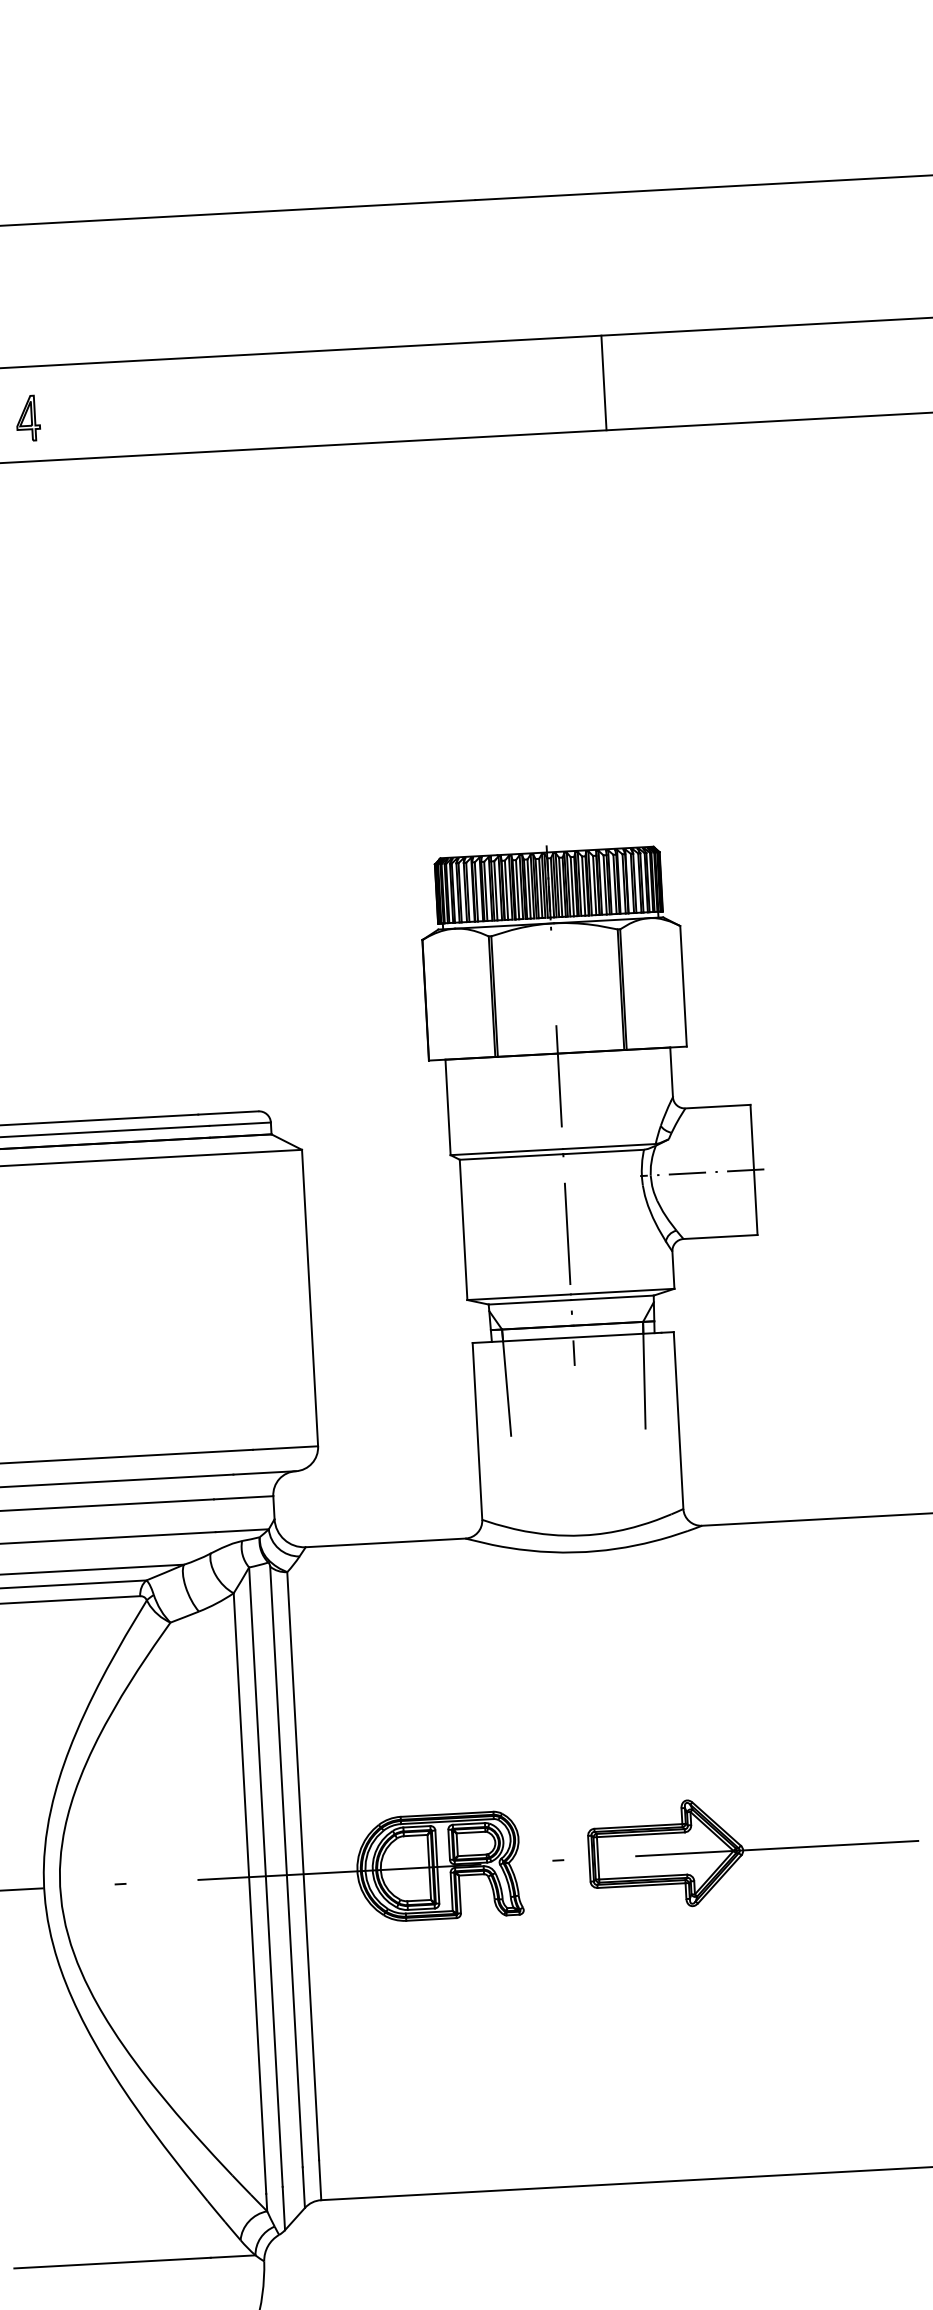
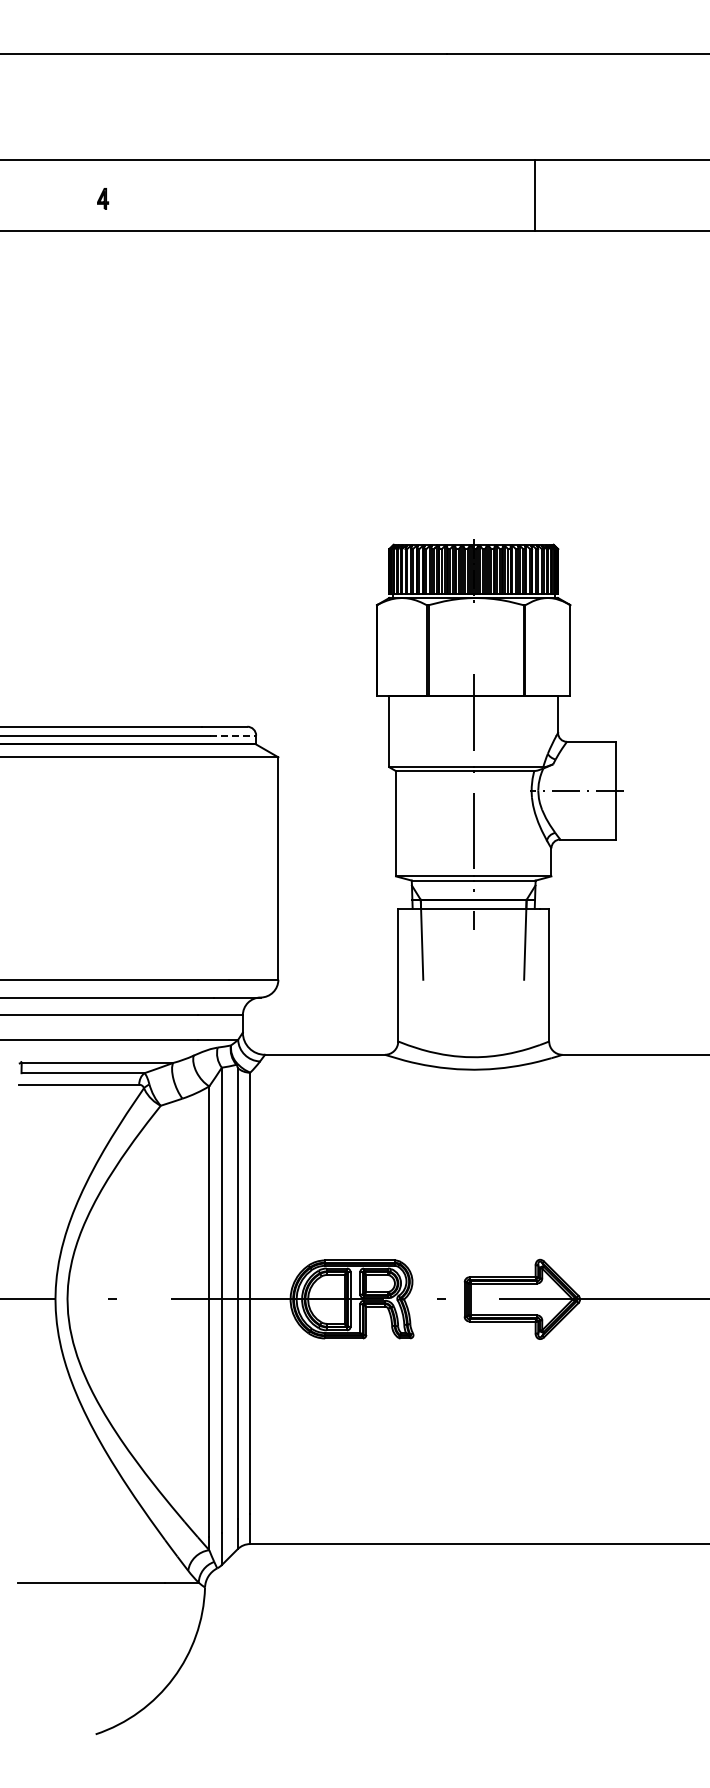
part: (27, 417) -> (102, 198), size x0.6
line: (240, 1124) -> (233, 735), solid -> dashed

